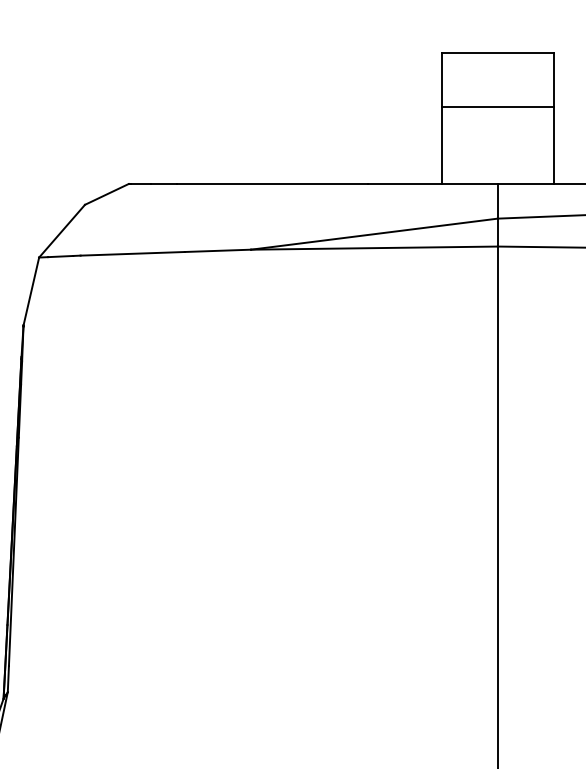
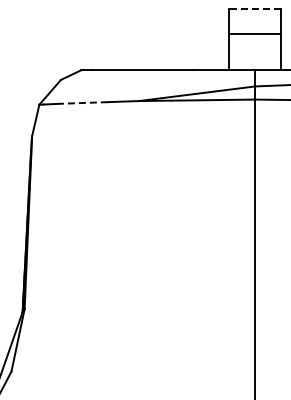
line: (496, 52) -> (254, 8), solid -> dashed
line: (133, 254) -> (83, 103), solid -> dashed

